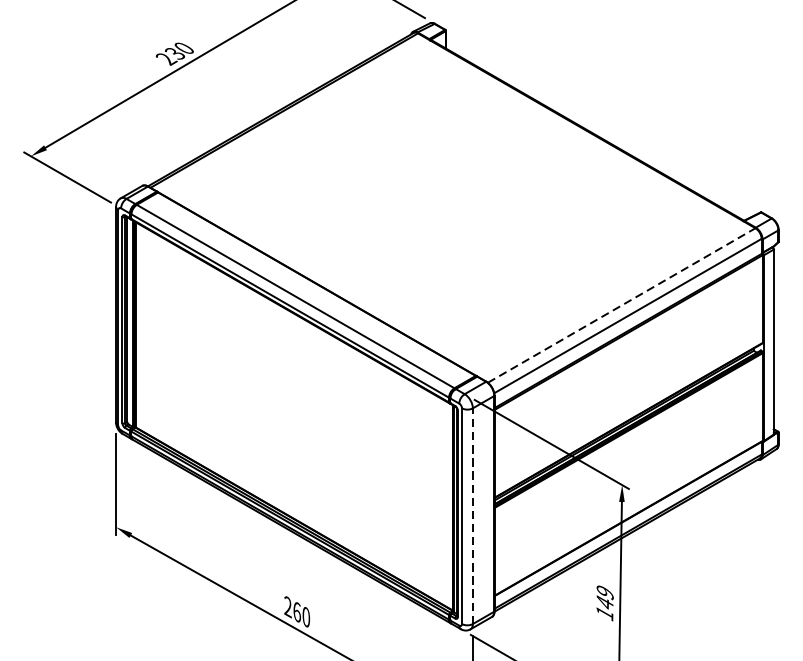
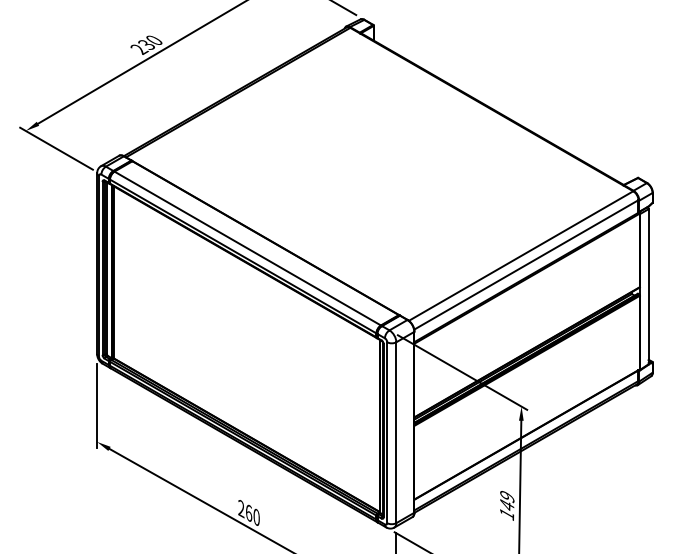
line: (622, 306) -> (521, 256), dashed -> solid
line: (473, 515) -> (396, 432), dashed -> solid

